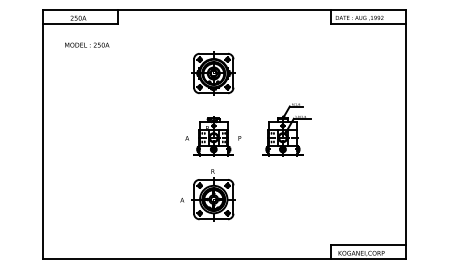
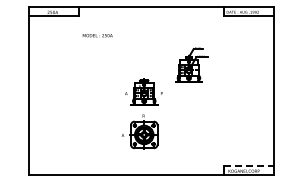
text: (86, 44) -> (97, 35), moved
part: (212, 73) -> (143, 49), removed
part: (286, 129) -> (191, 64), moved
line: (369, 244) -> (249, 165), solid -> dashed

